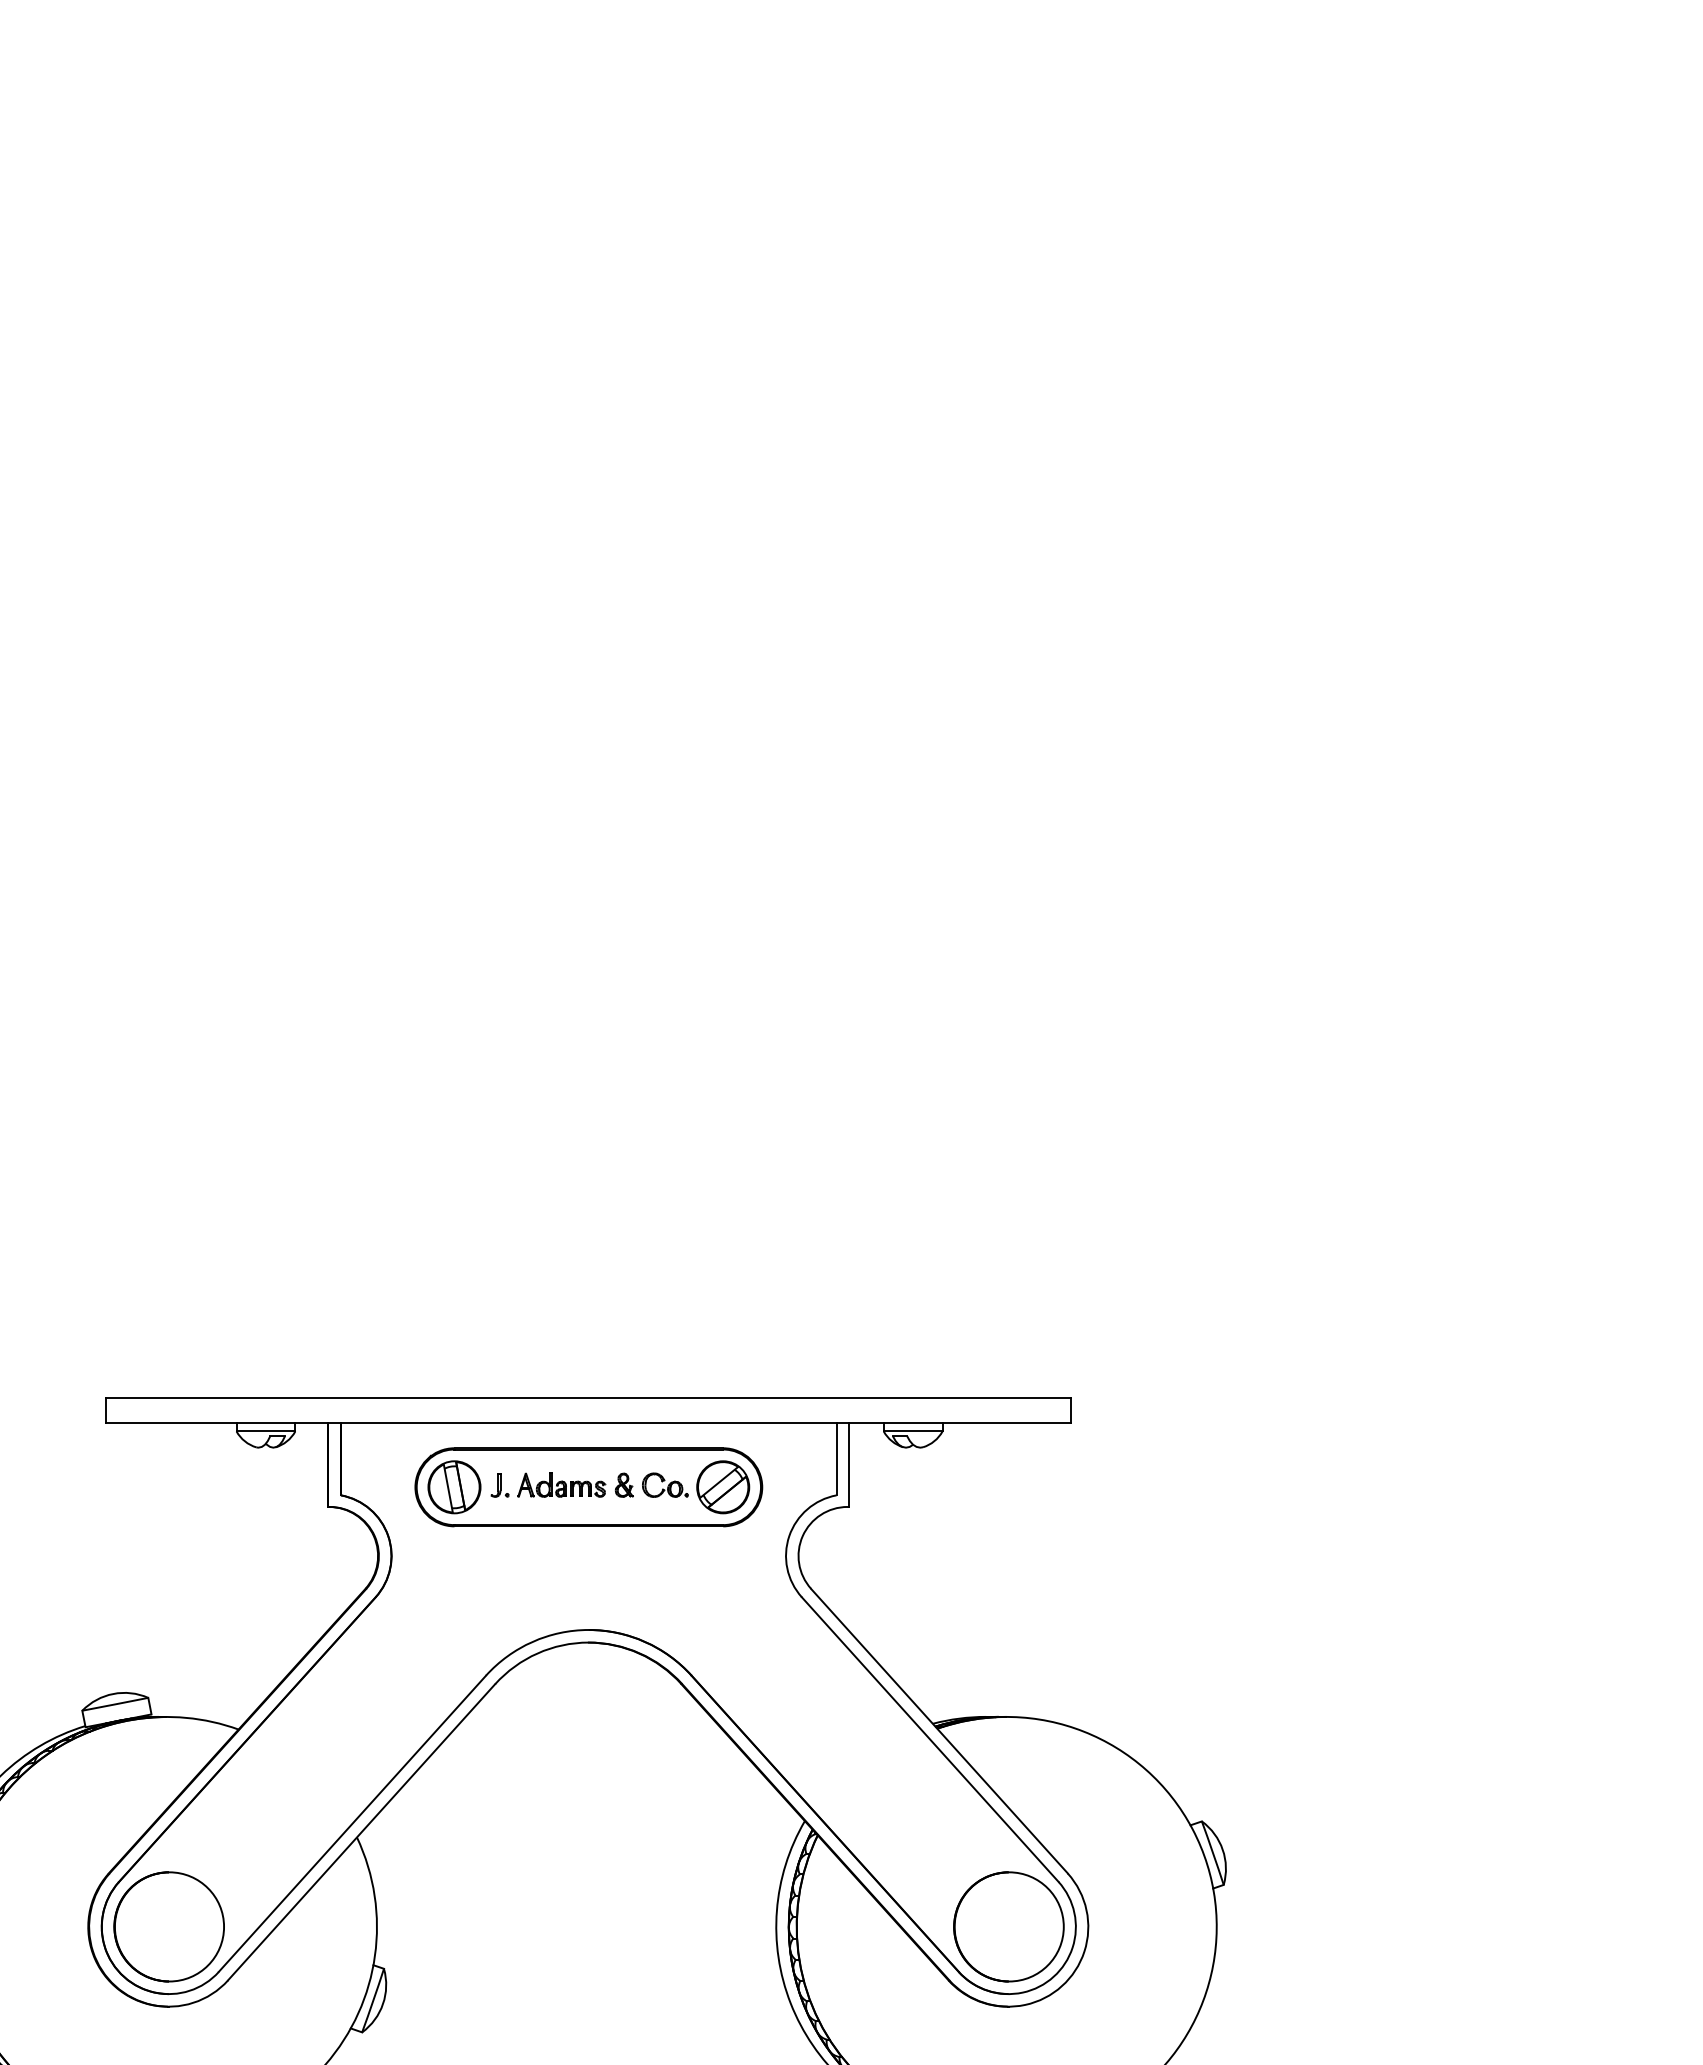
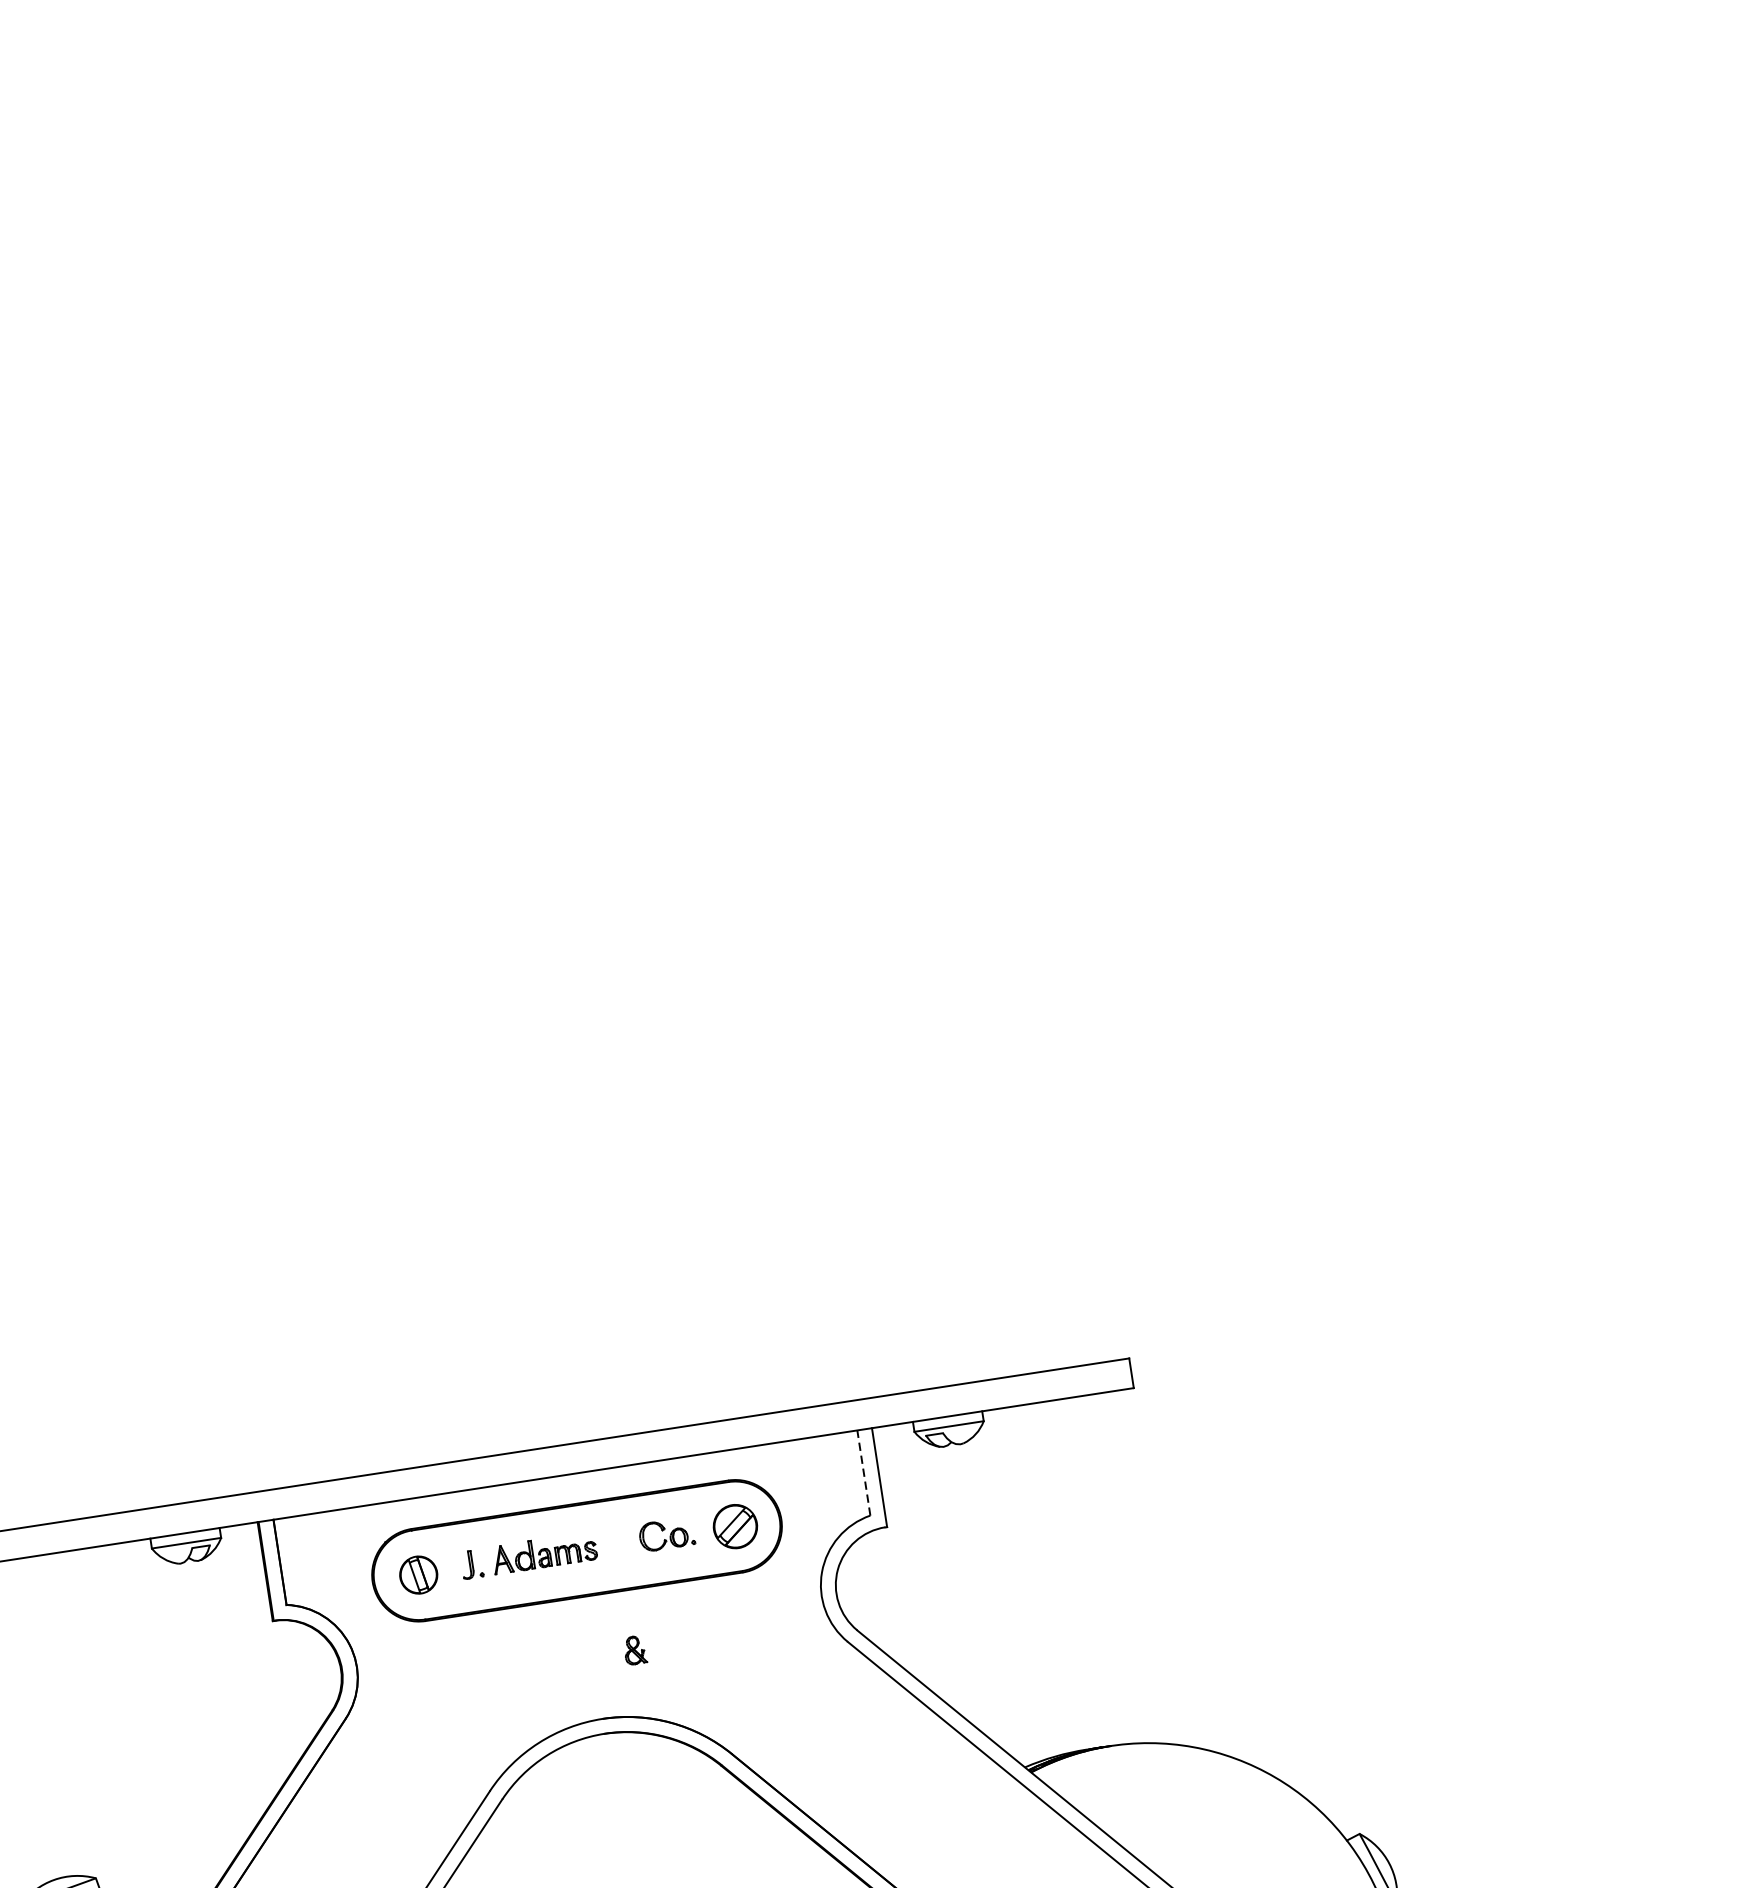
line: (836, 1458) -> (863, 1472), solid -> dashed
part: (623, 1484) -> (633, 1649), moved
part: (454, 1487) -> (418, 1575), size x0.6
part: (723, 1487) -> (735, 1526), size x0.7

